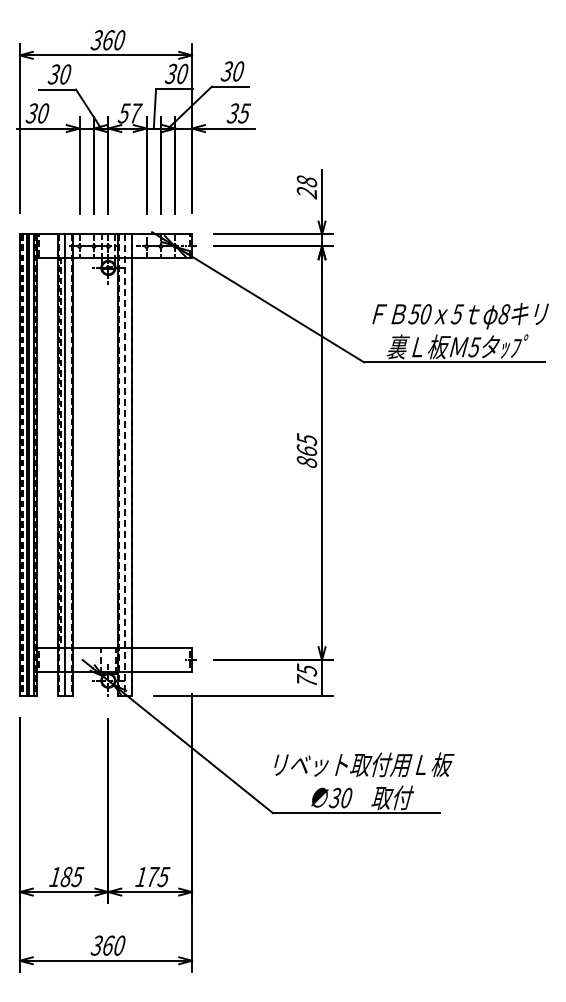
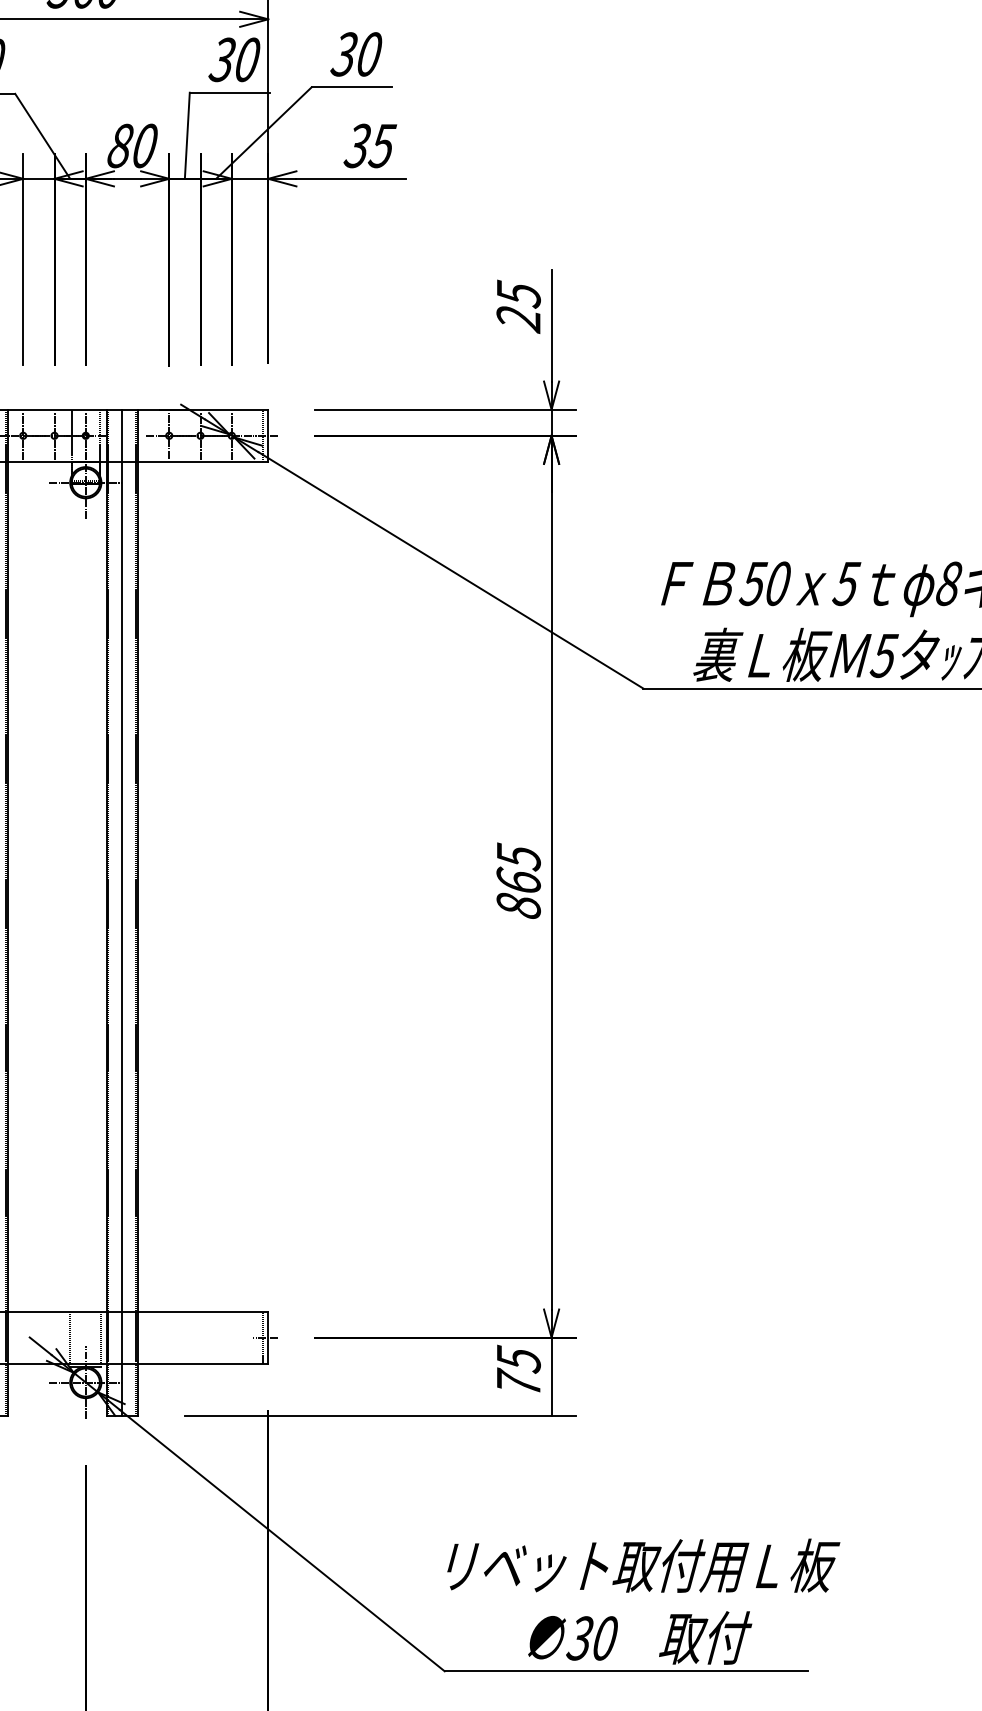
text: (129, 113) -> (131, 146), 57 -> 80
text: (306, 181) -> (517, 294), 28 -> 25
line: (125, 465) -> (123, 913), dashed -> solid

